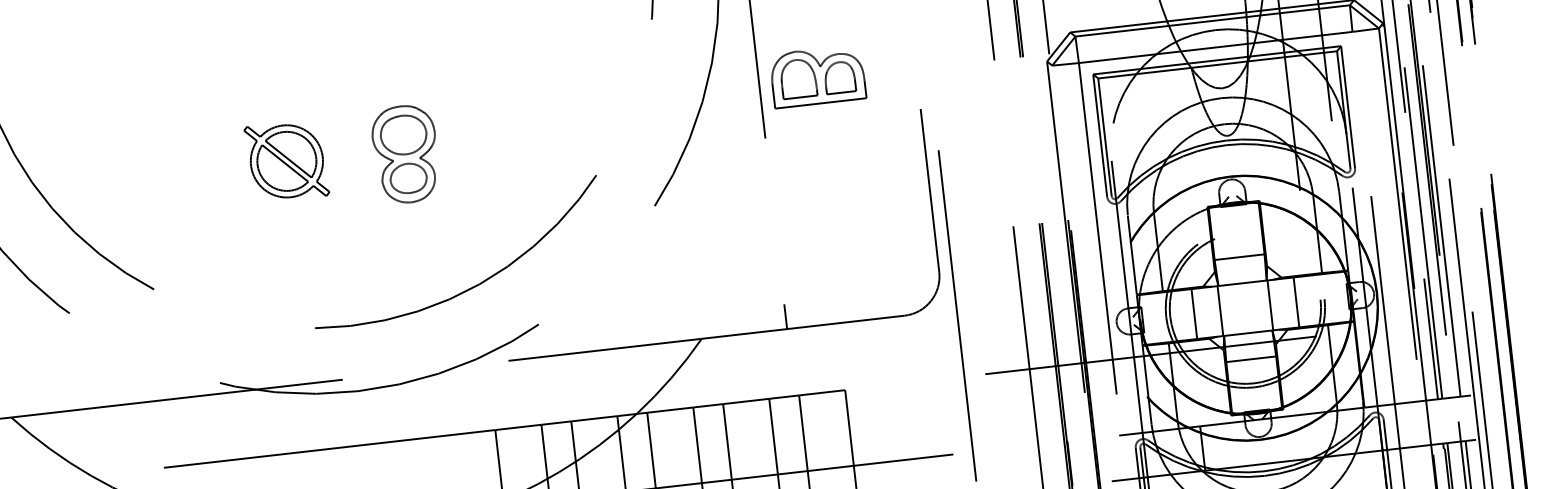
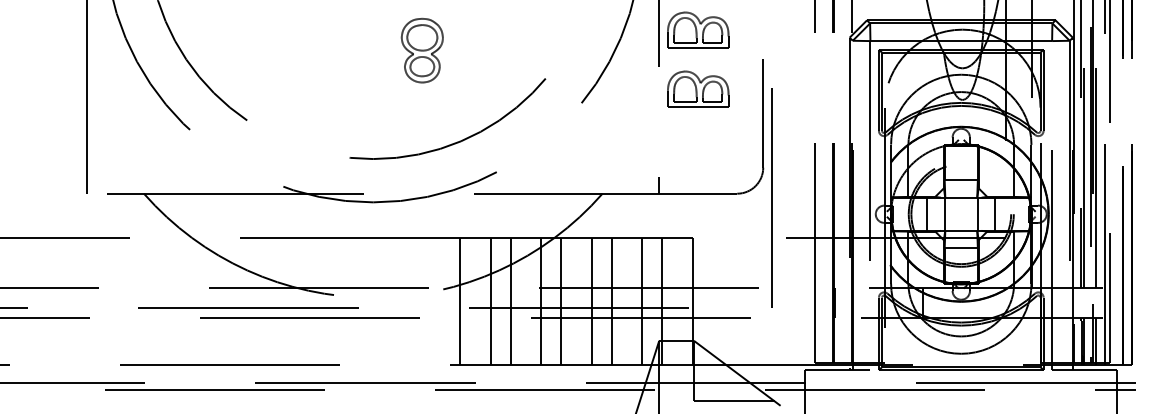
part: (286, 161) -> (343, 46), removed
part: (828, 163) -> (698, 88), added

